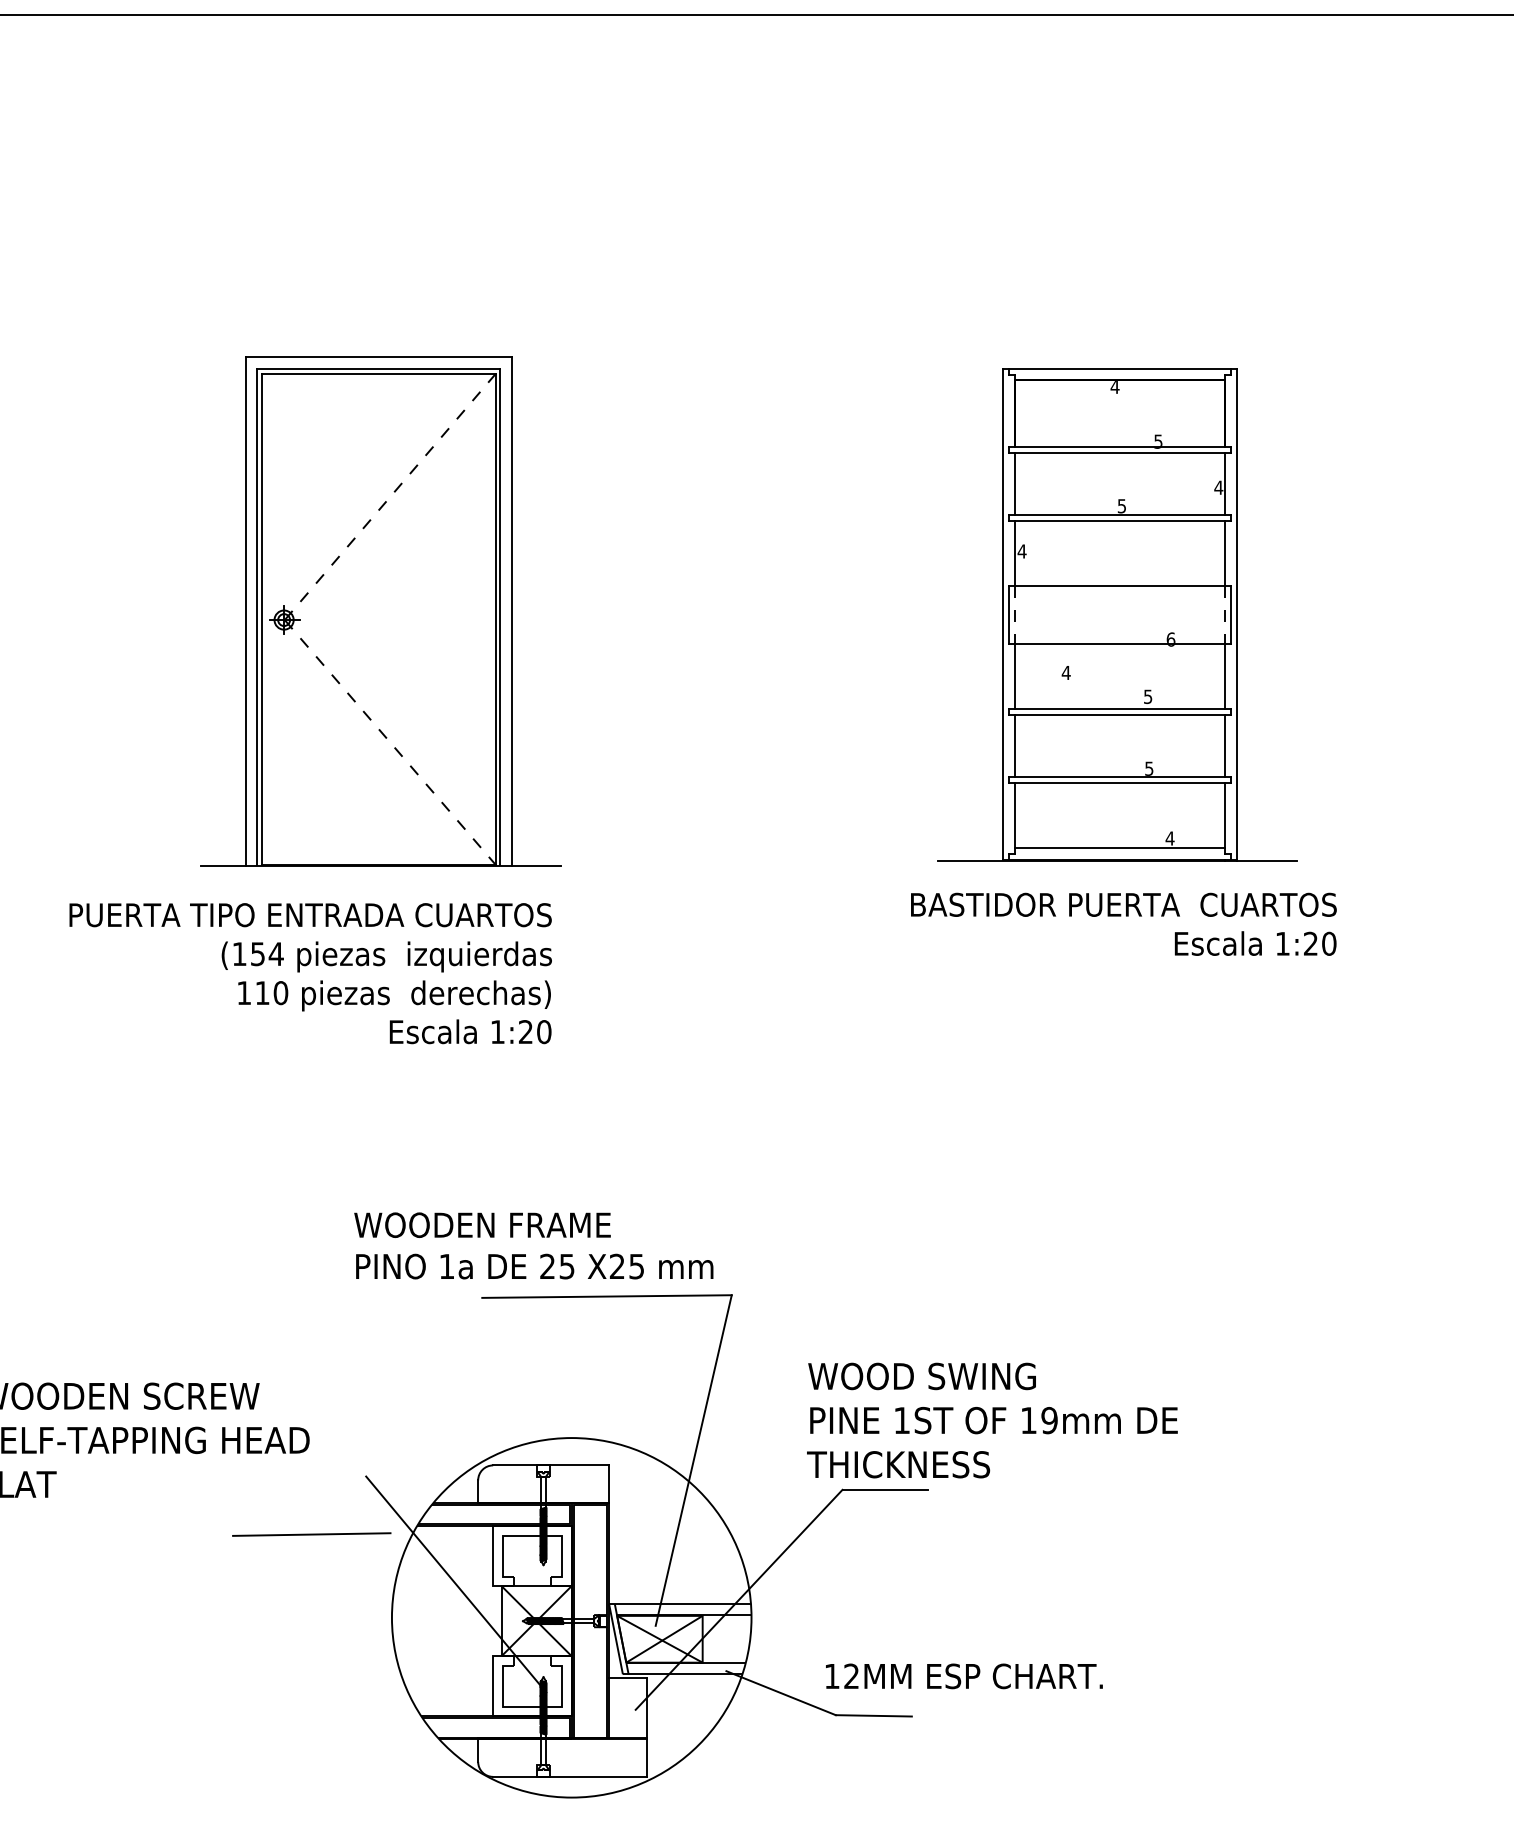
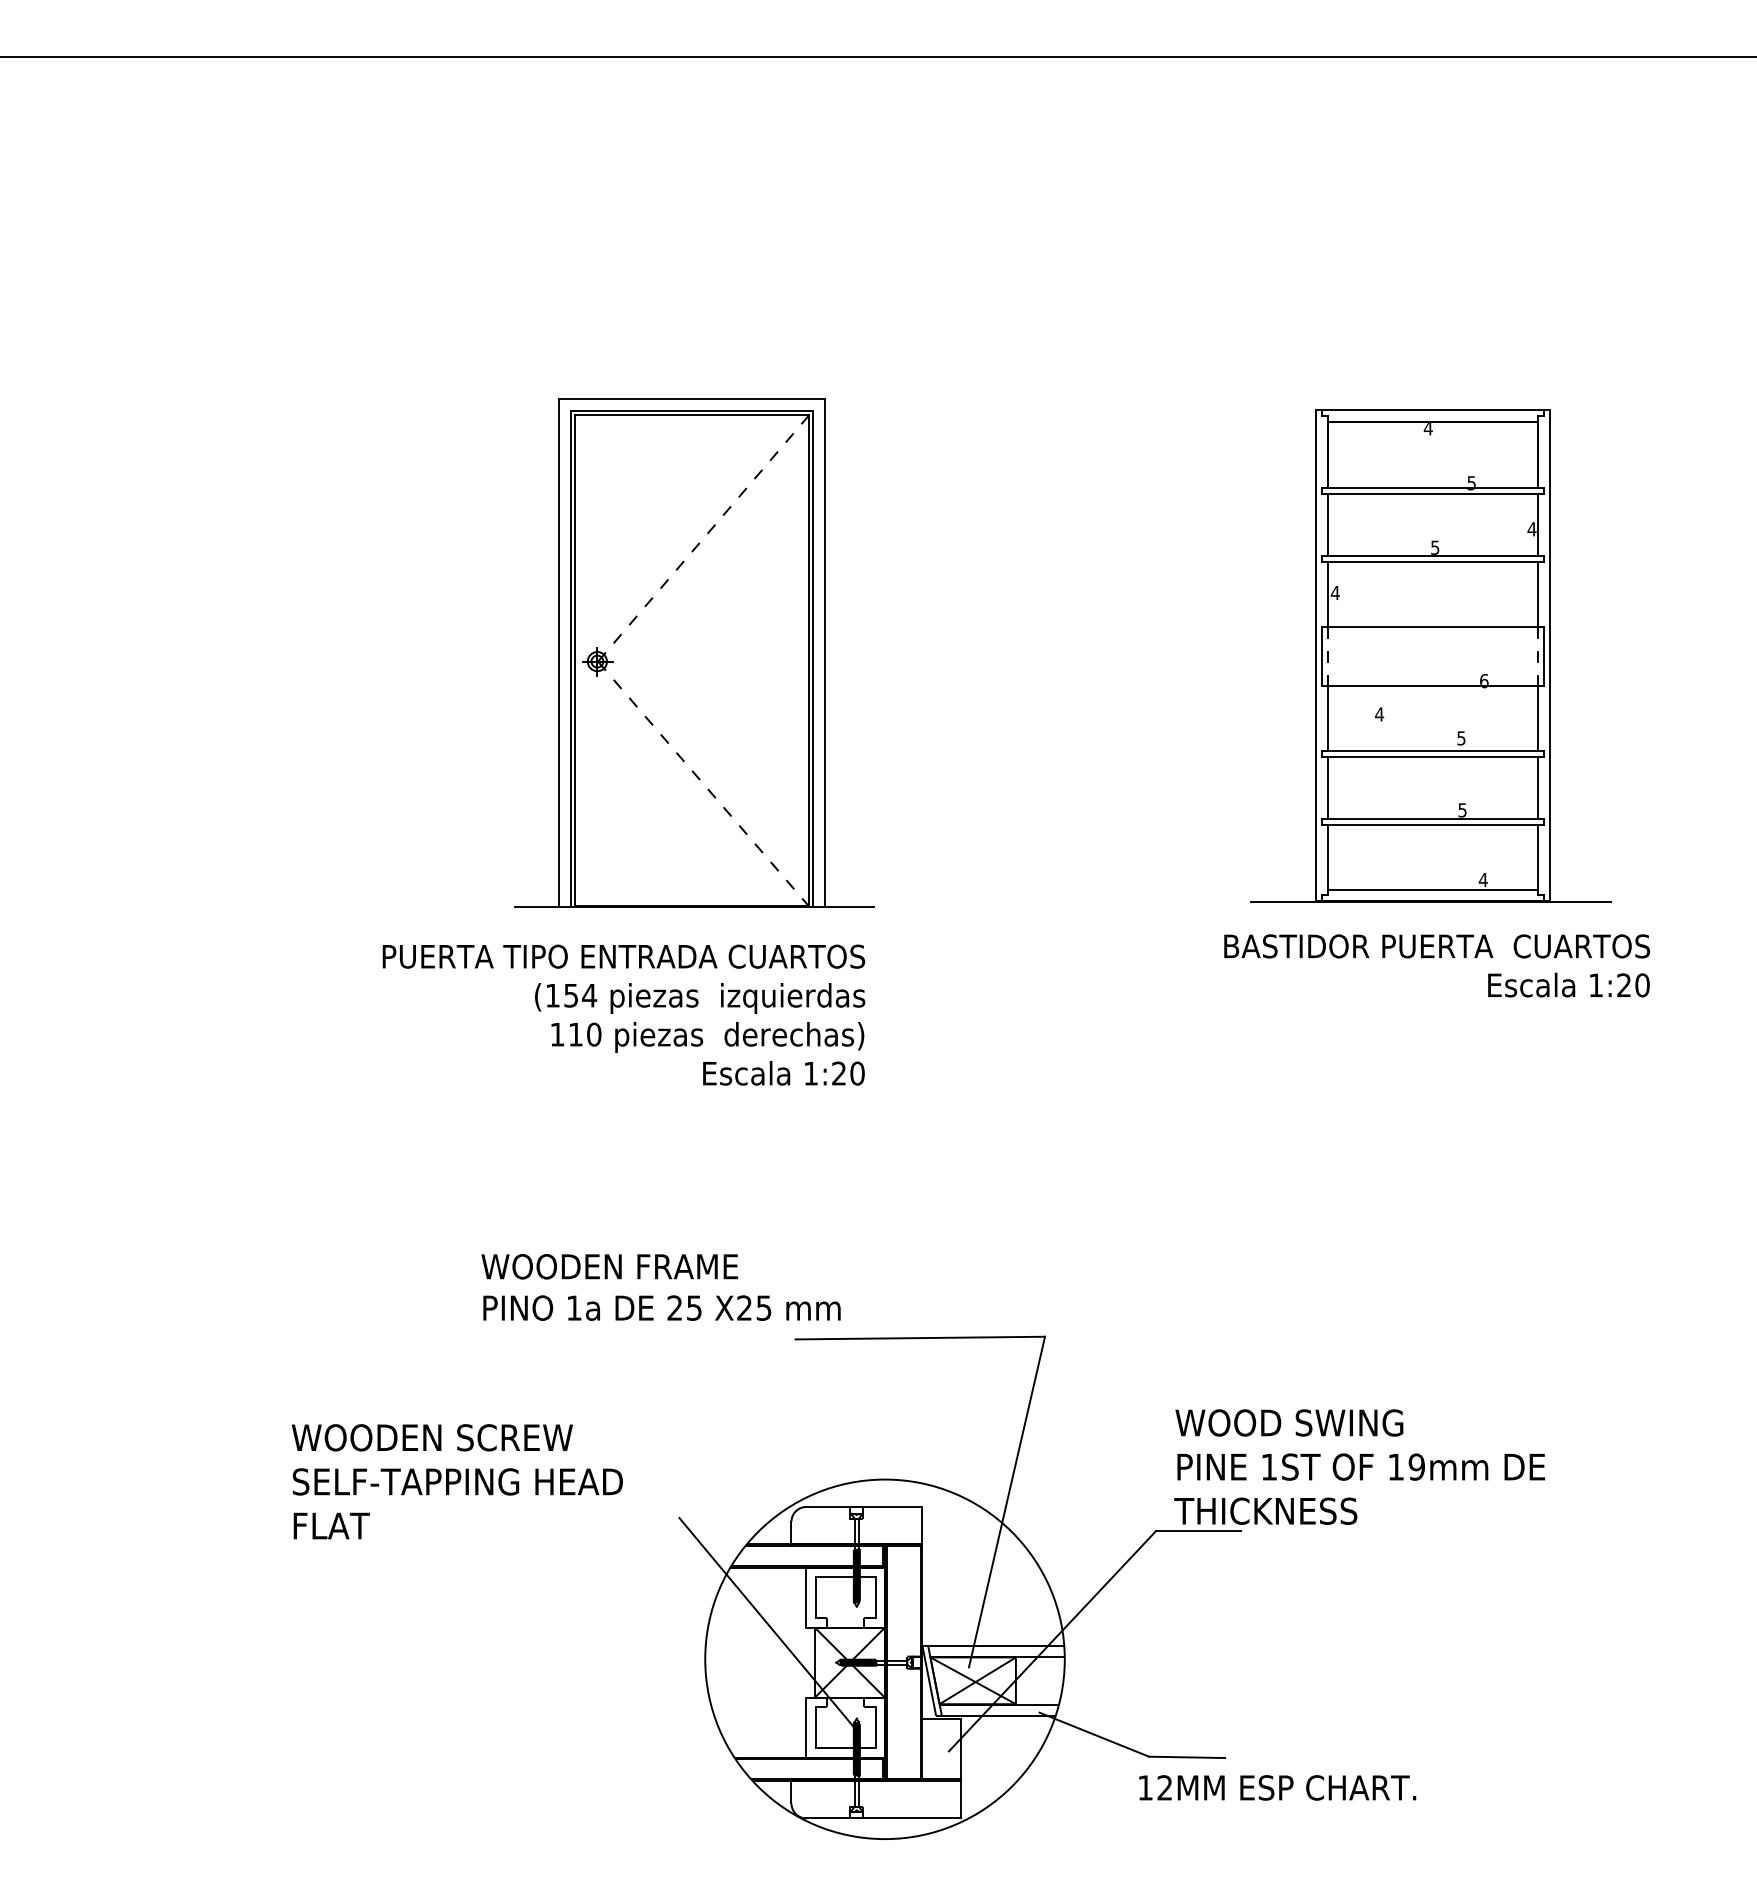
text: (533, 1245) -> (660, 1287), moved
text: (992, 1419) -> (1359, 1466), moved
line: (311, 1533) -> (624, 1575), removed
text: (964, 1675) -> (1277, 1787), moved

